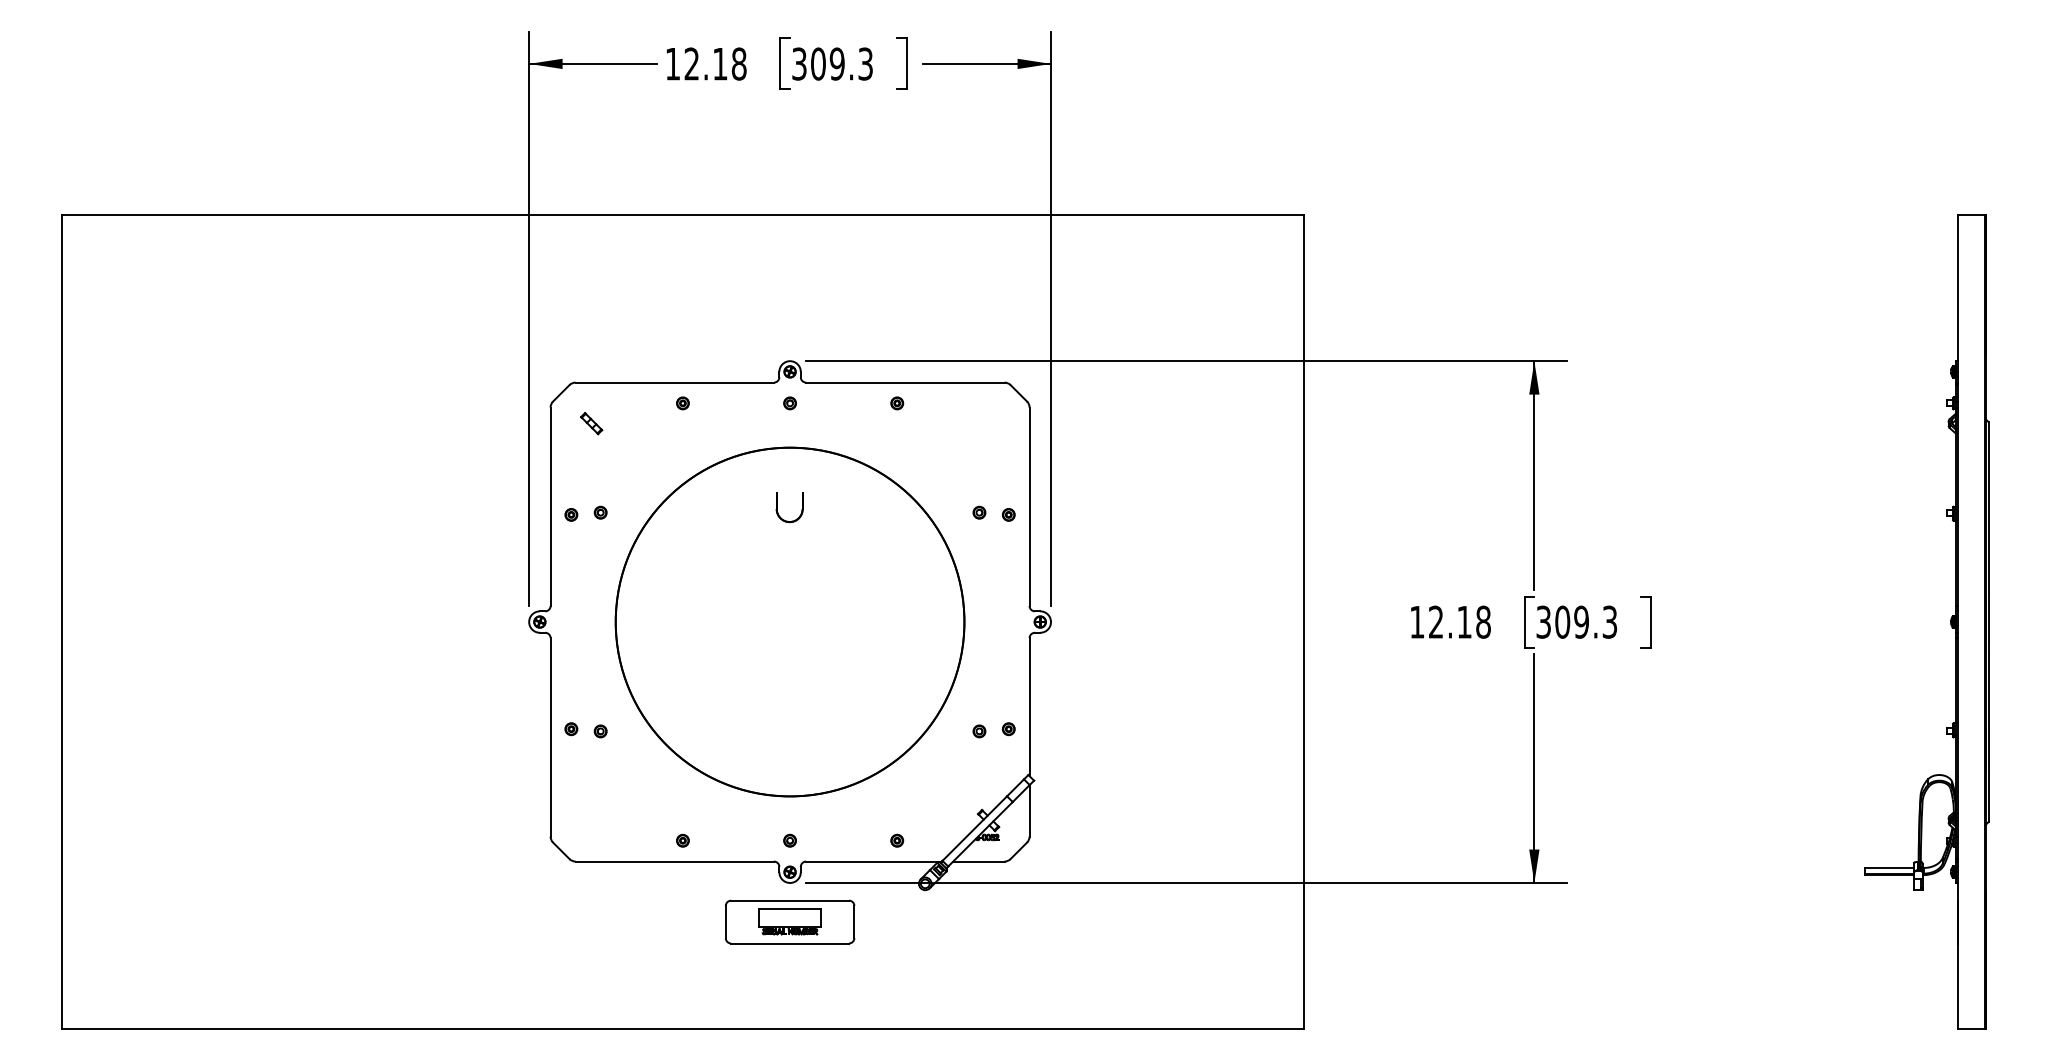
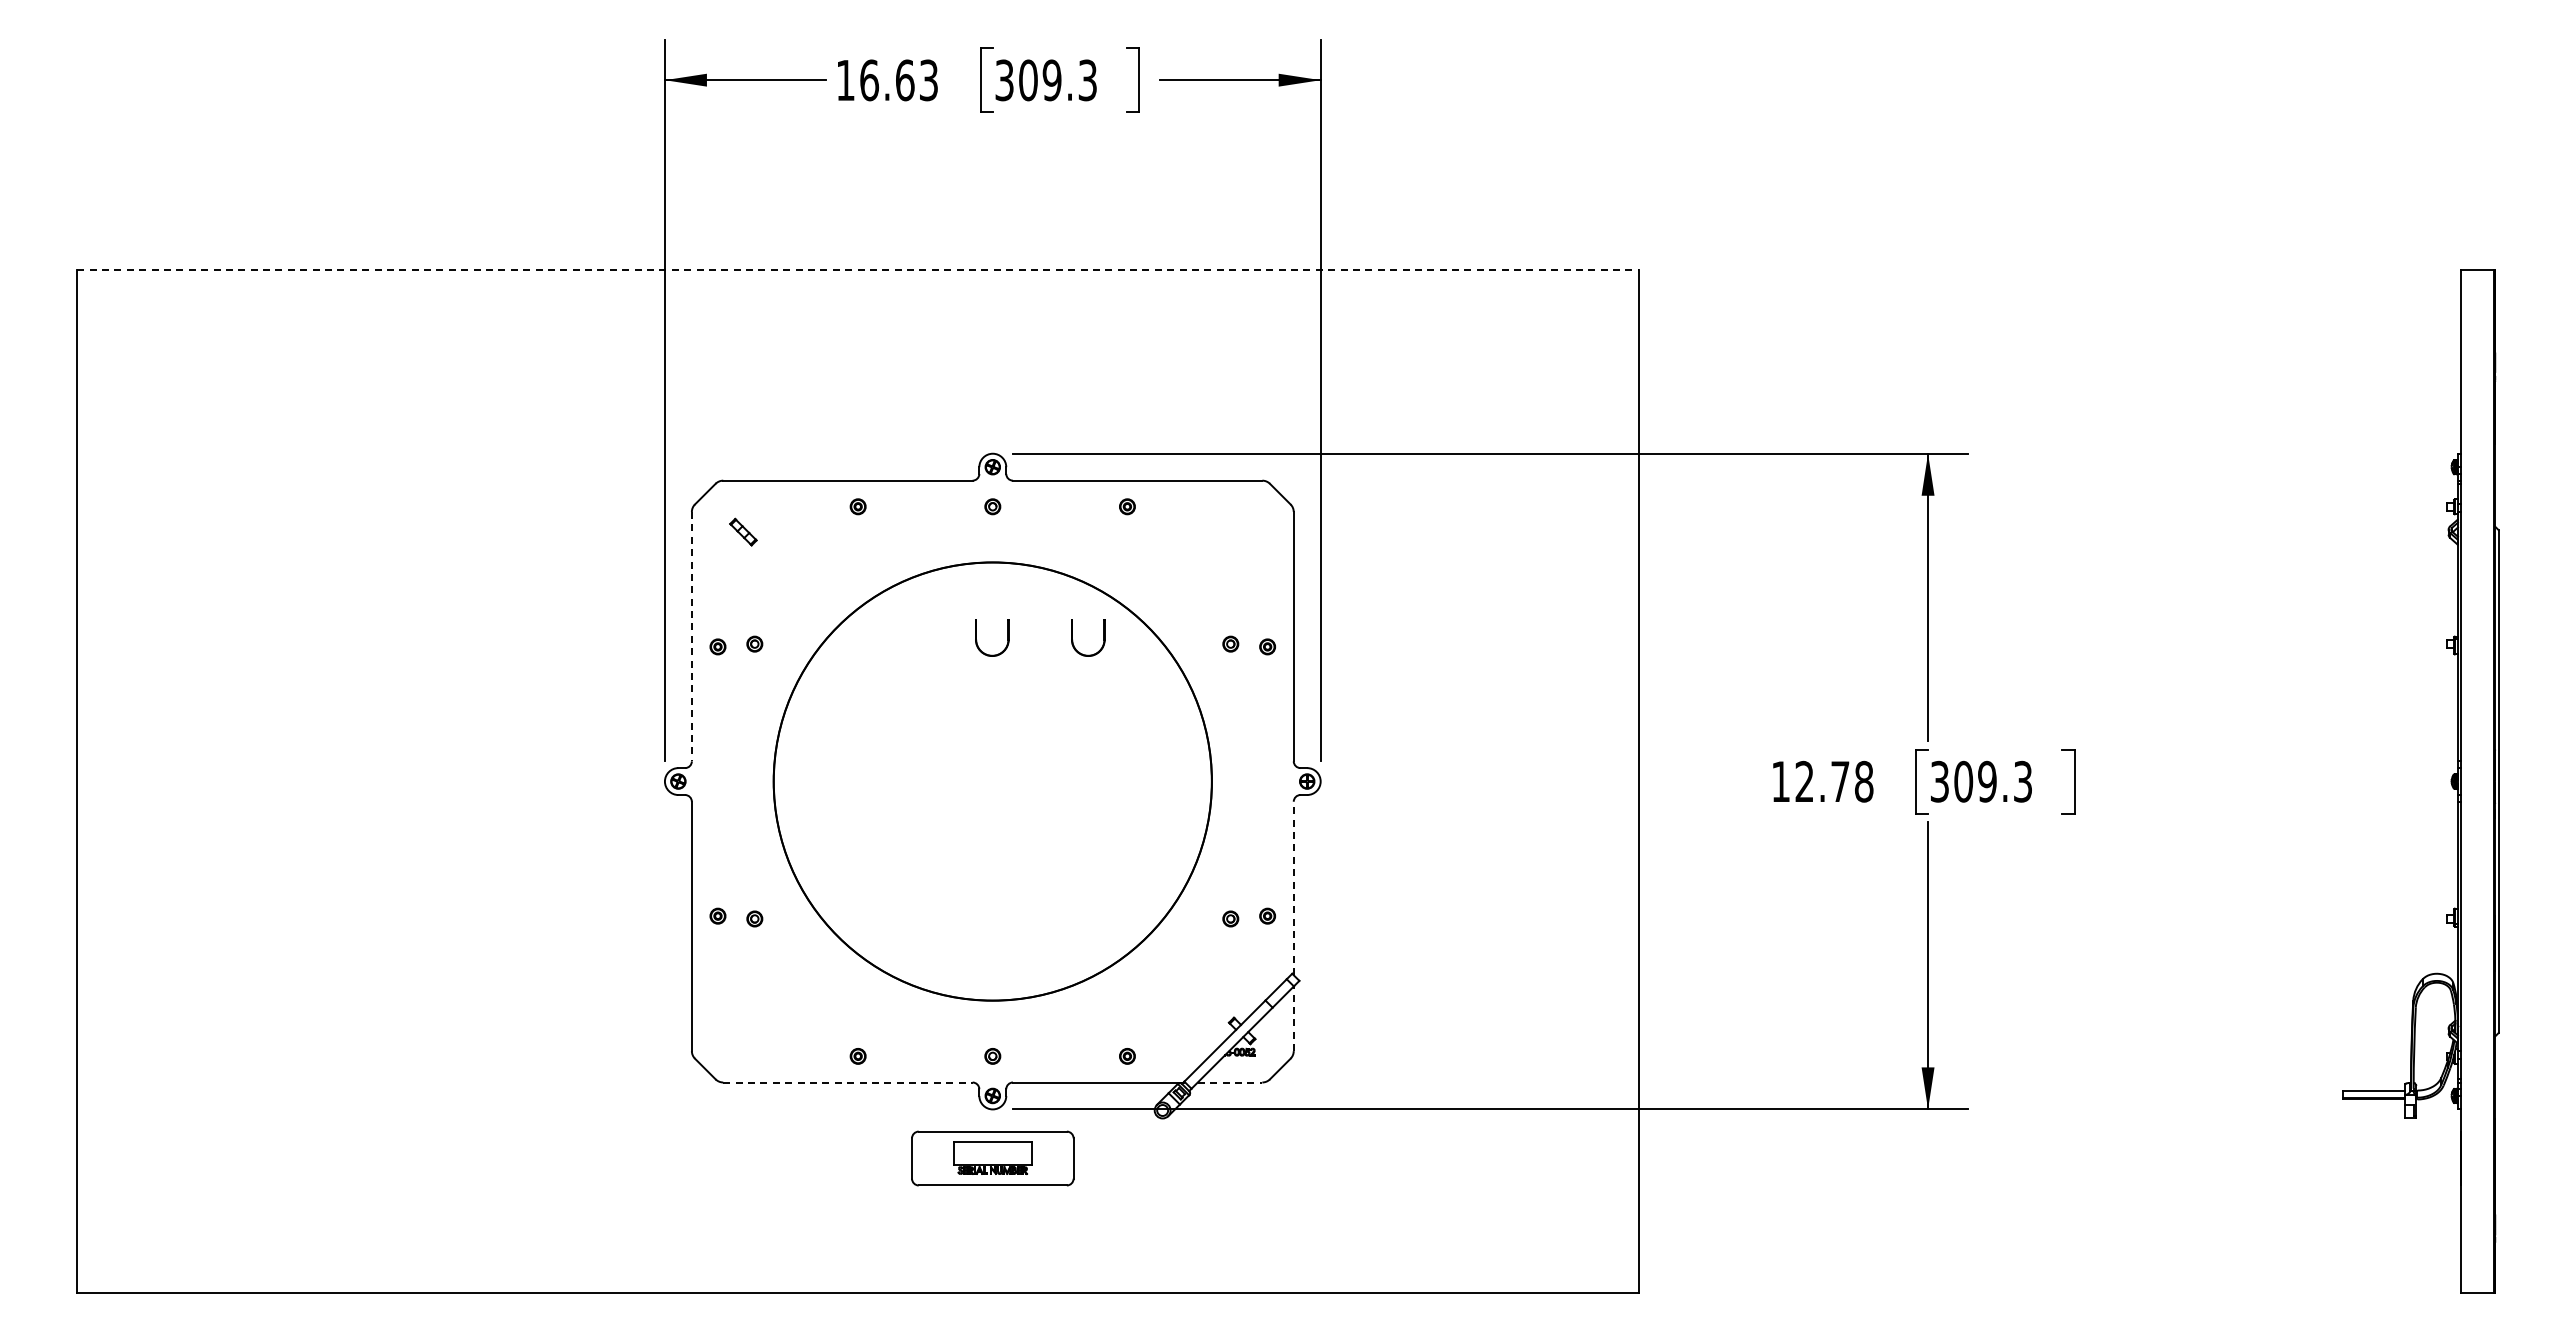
text: (715, 64) -> (899, 80), 12.18 -> 16.63
line: (683, 214) -> (858, 269), solid -> dashed
line: (550, 506) -> (691, 636), solid -> dashed
part: (878, 507) -> (1103, 637), added
text: (1464, 622) -> (1840, 781), 12.18 -> 12.78
line: (1029, 707) -> (1293, 888), solid -> dashed
line: (1029, 810) -> (1293, 1018), solid -> dashed
line: (674, 861) -> (847, 1082), solid -> dashed
line: (979, 861) -> (1230, 1082), solid -> dashed

